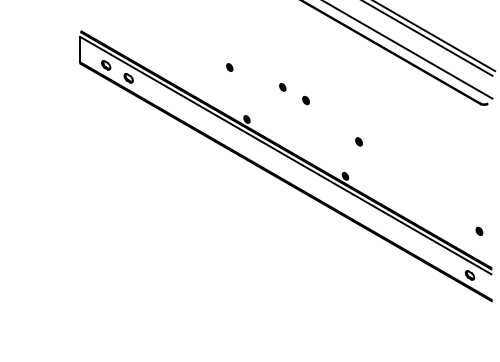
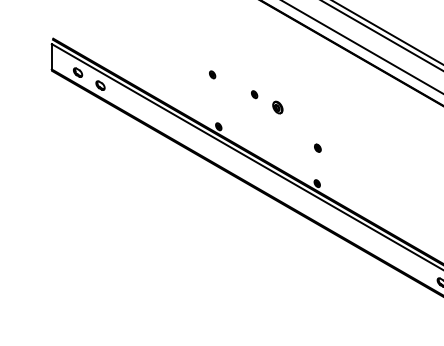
part: (229, 67) -> (212, 74), moved
part: (305, 100) -> (277, 107), size x1.6
part: (358, 141) -> (317, 147), moved

